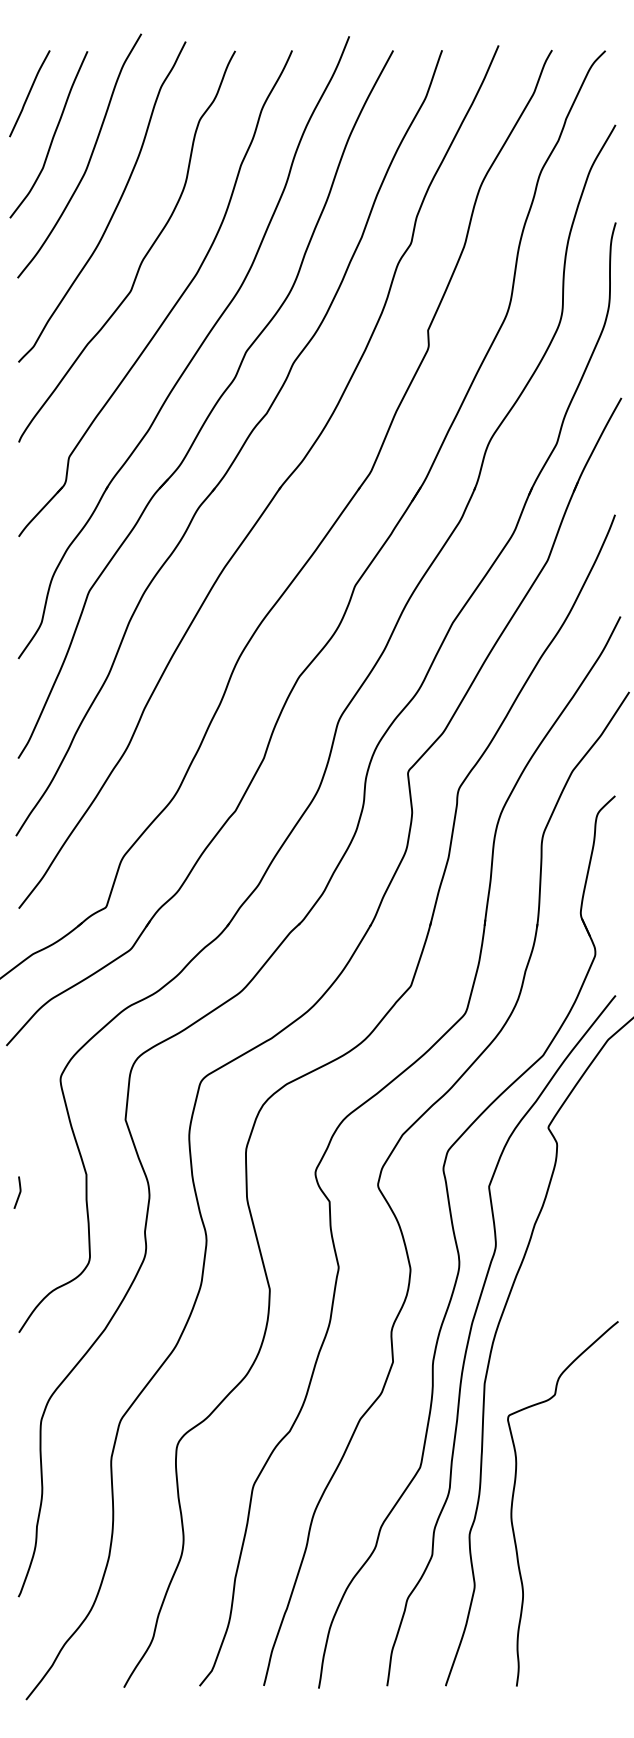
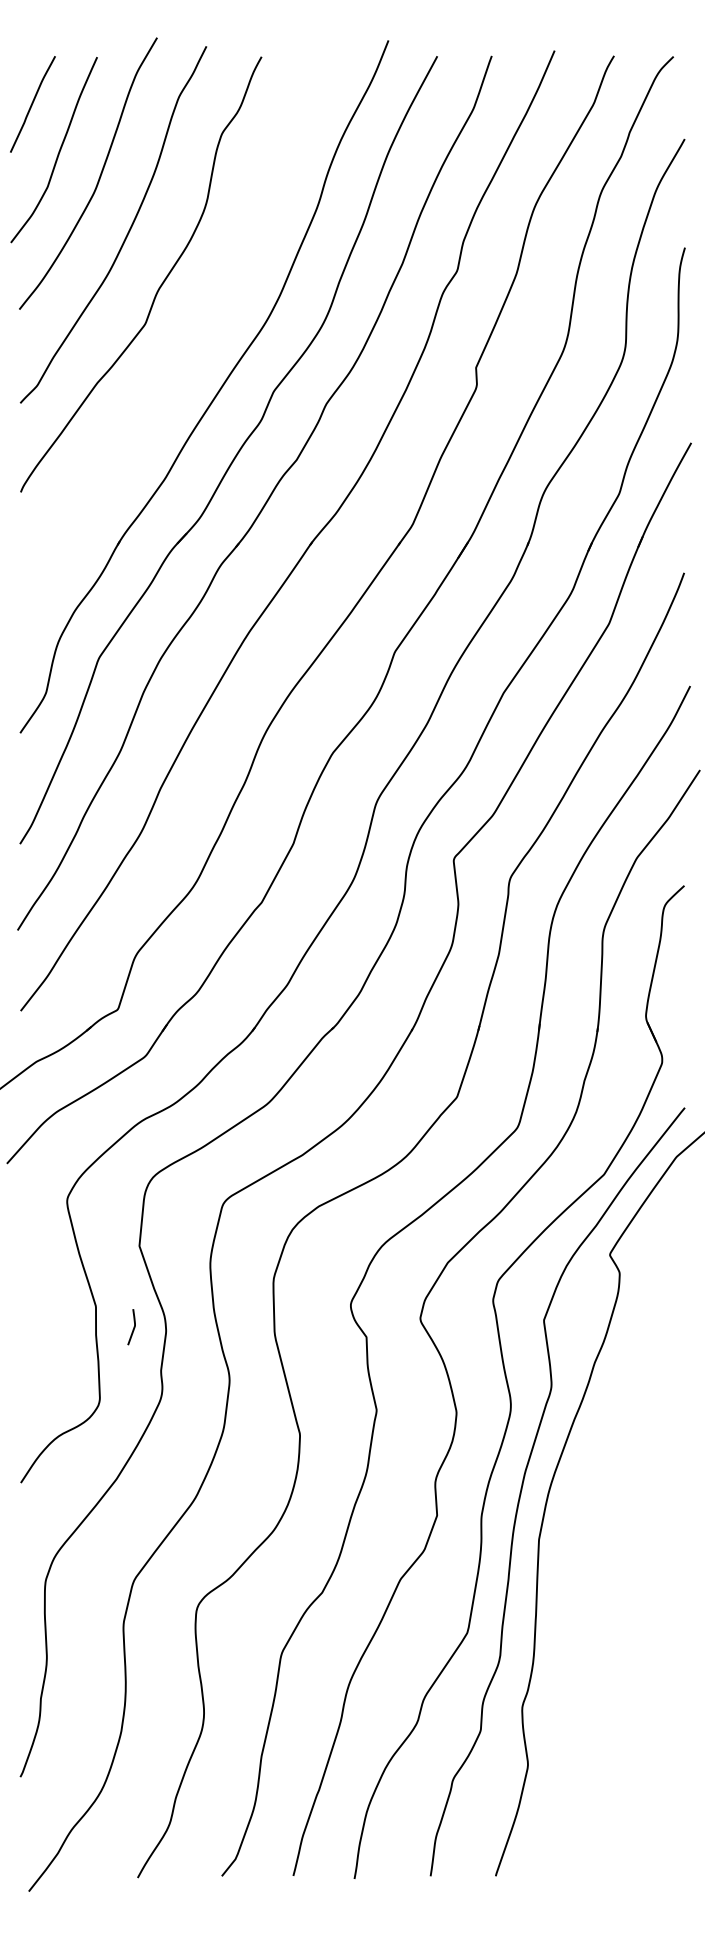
part: (173, 305) -> (192, 339), removed
curve: (18, 1193) -> (132, 1328), moved
curve: (514, 1494) -> (572, 1662), removed

